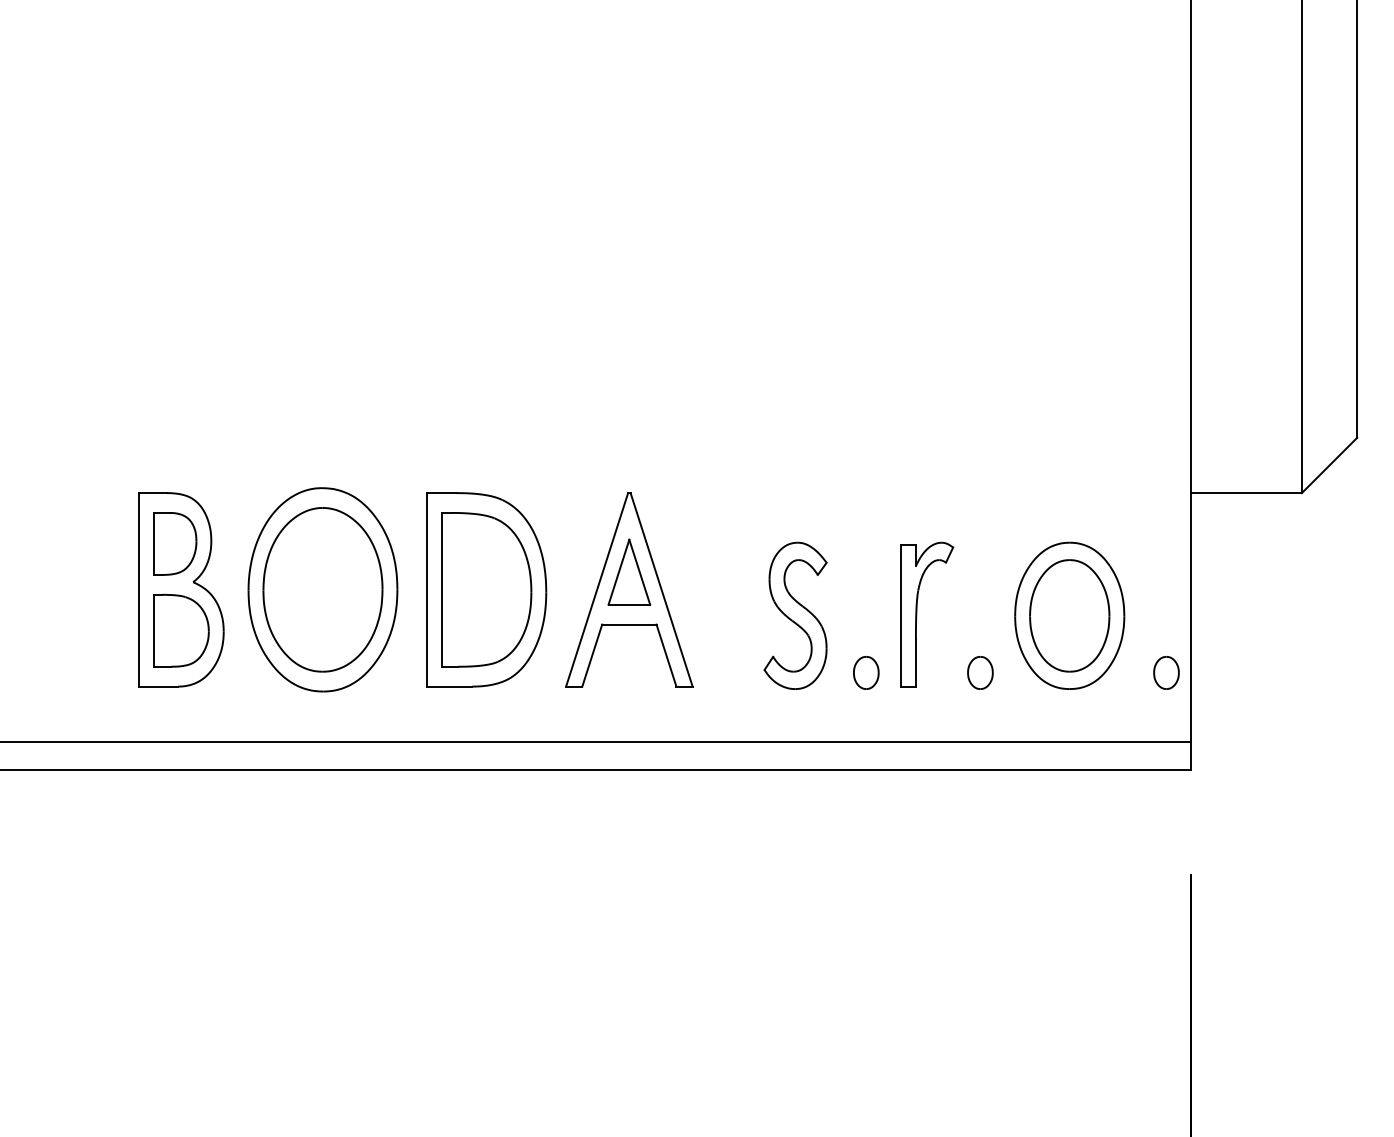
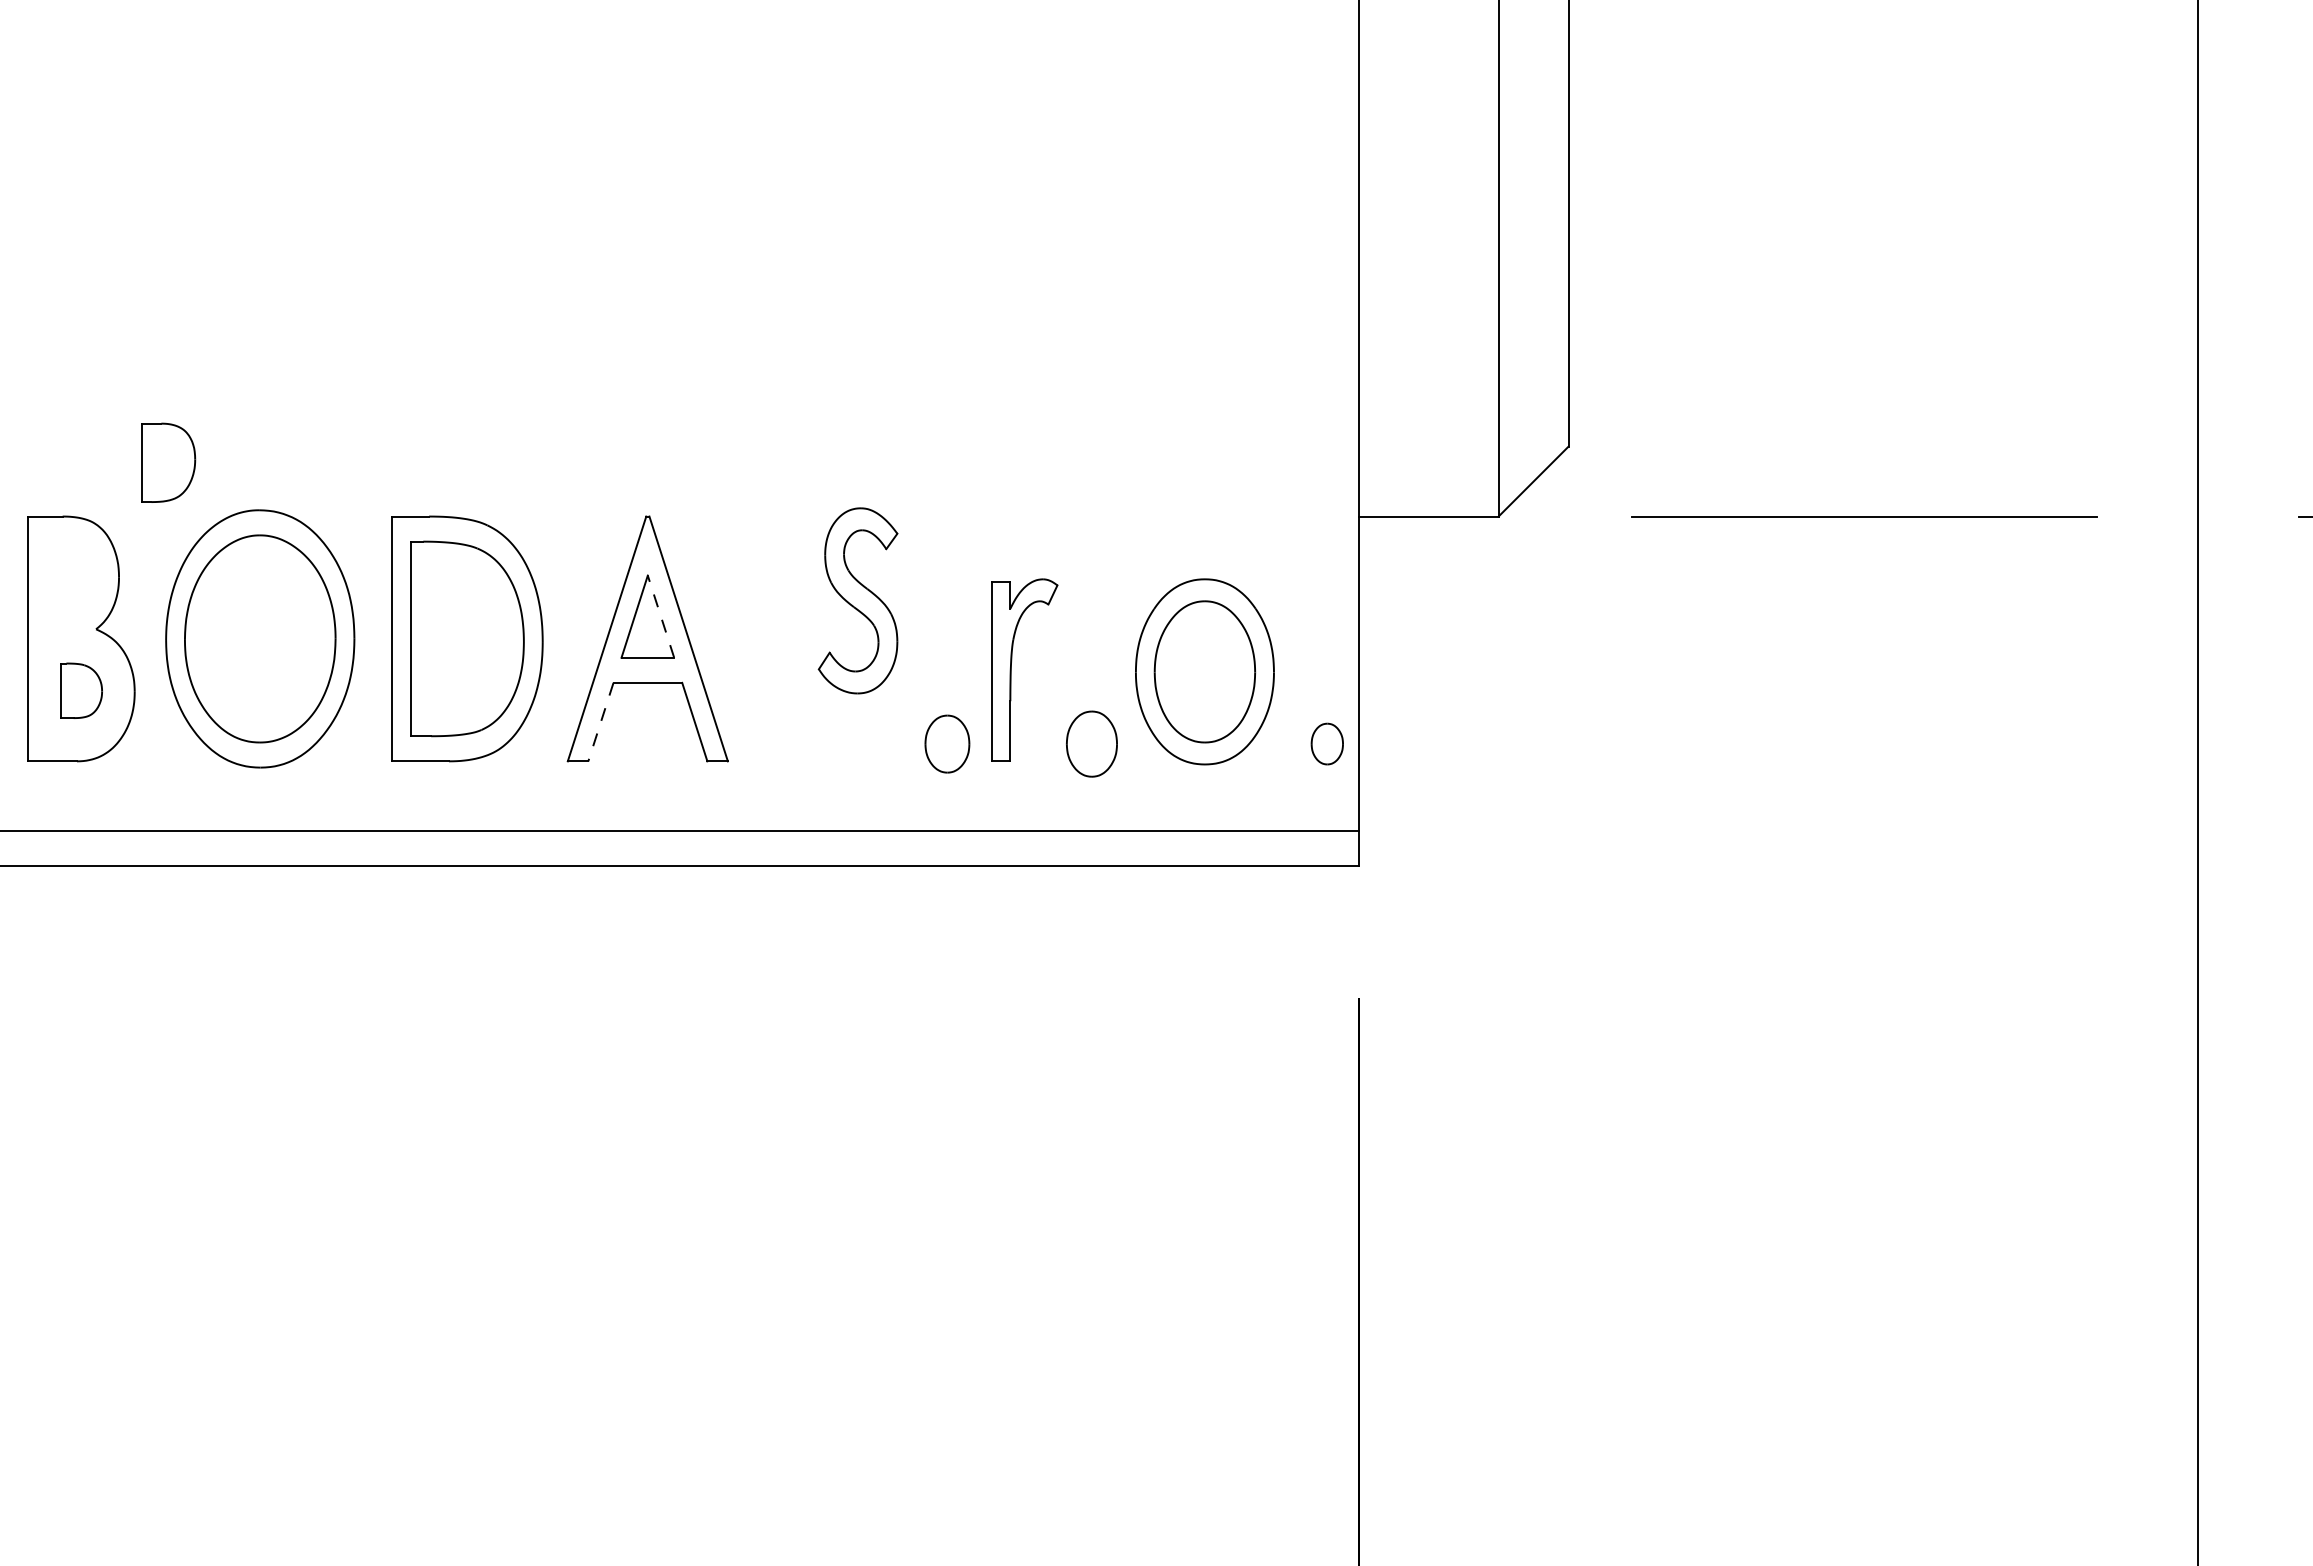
part: (175, 543) -> (168, 462), moved
line: (639, 572) -> (660, 616), solid -> dashed
part: (795, 615) -> (857, 600), moved
part: (181, 630) -> (81, 690), size x0.6
line: (591, 655) -> (600, 722), solid -> dashed
part: (866, 672) -> (947, 743), size x1.4
part: (980, 672) -> (1091, 743), size x1.6

